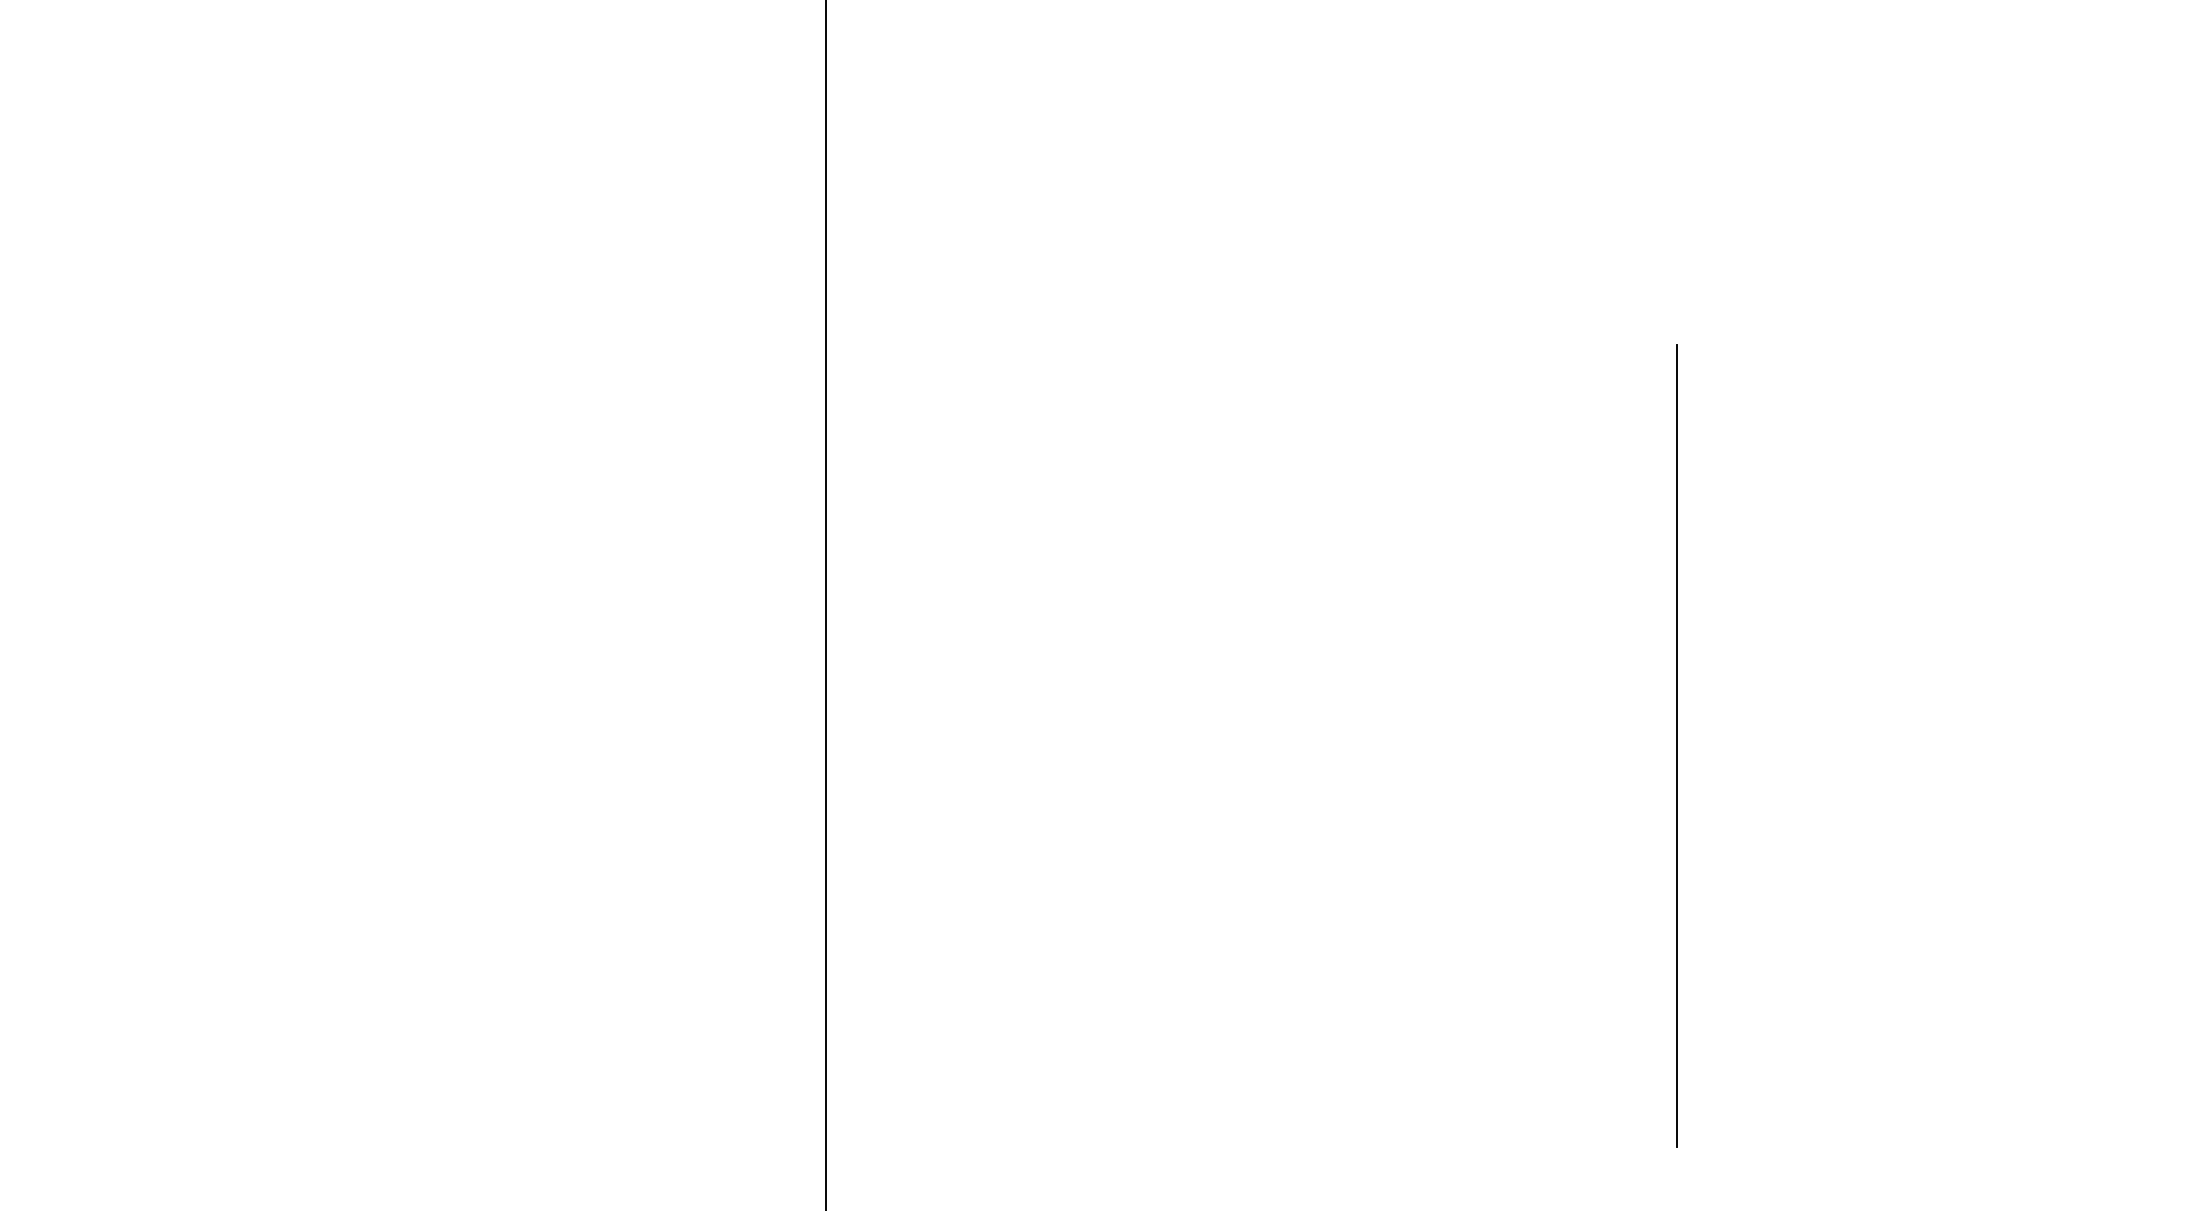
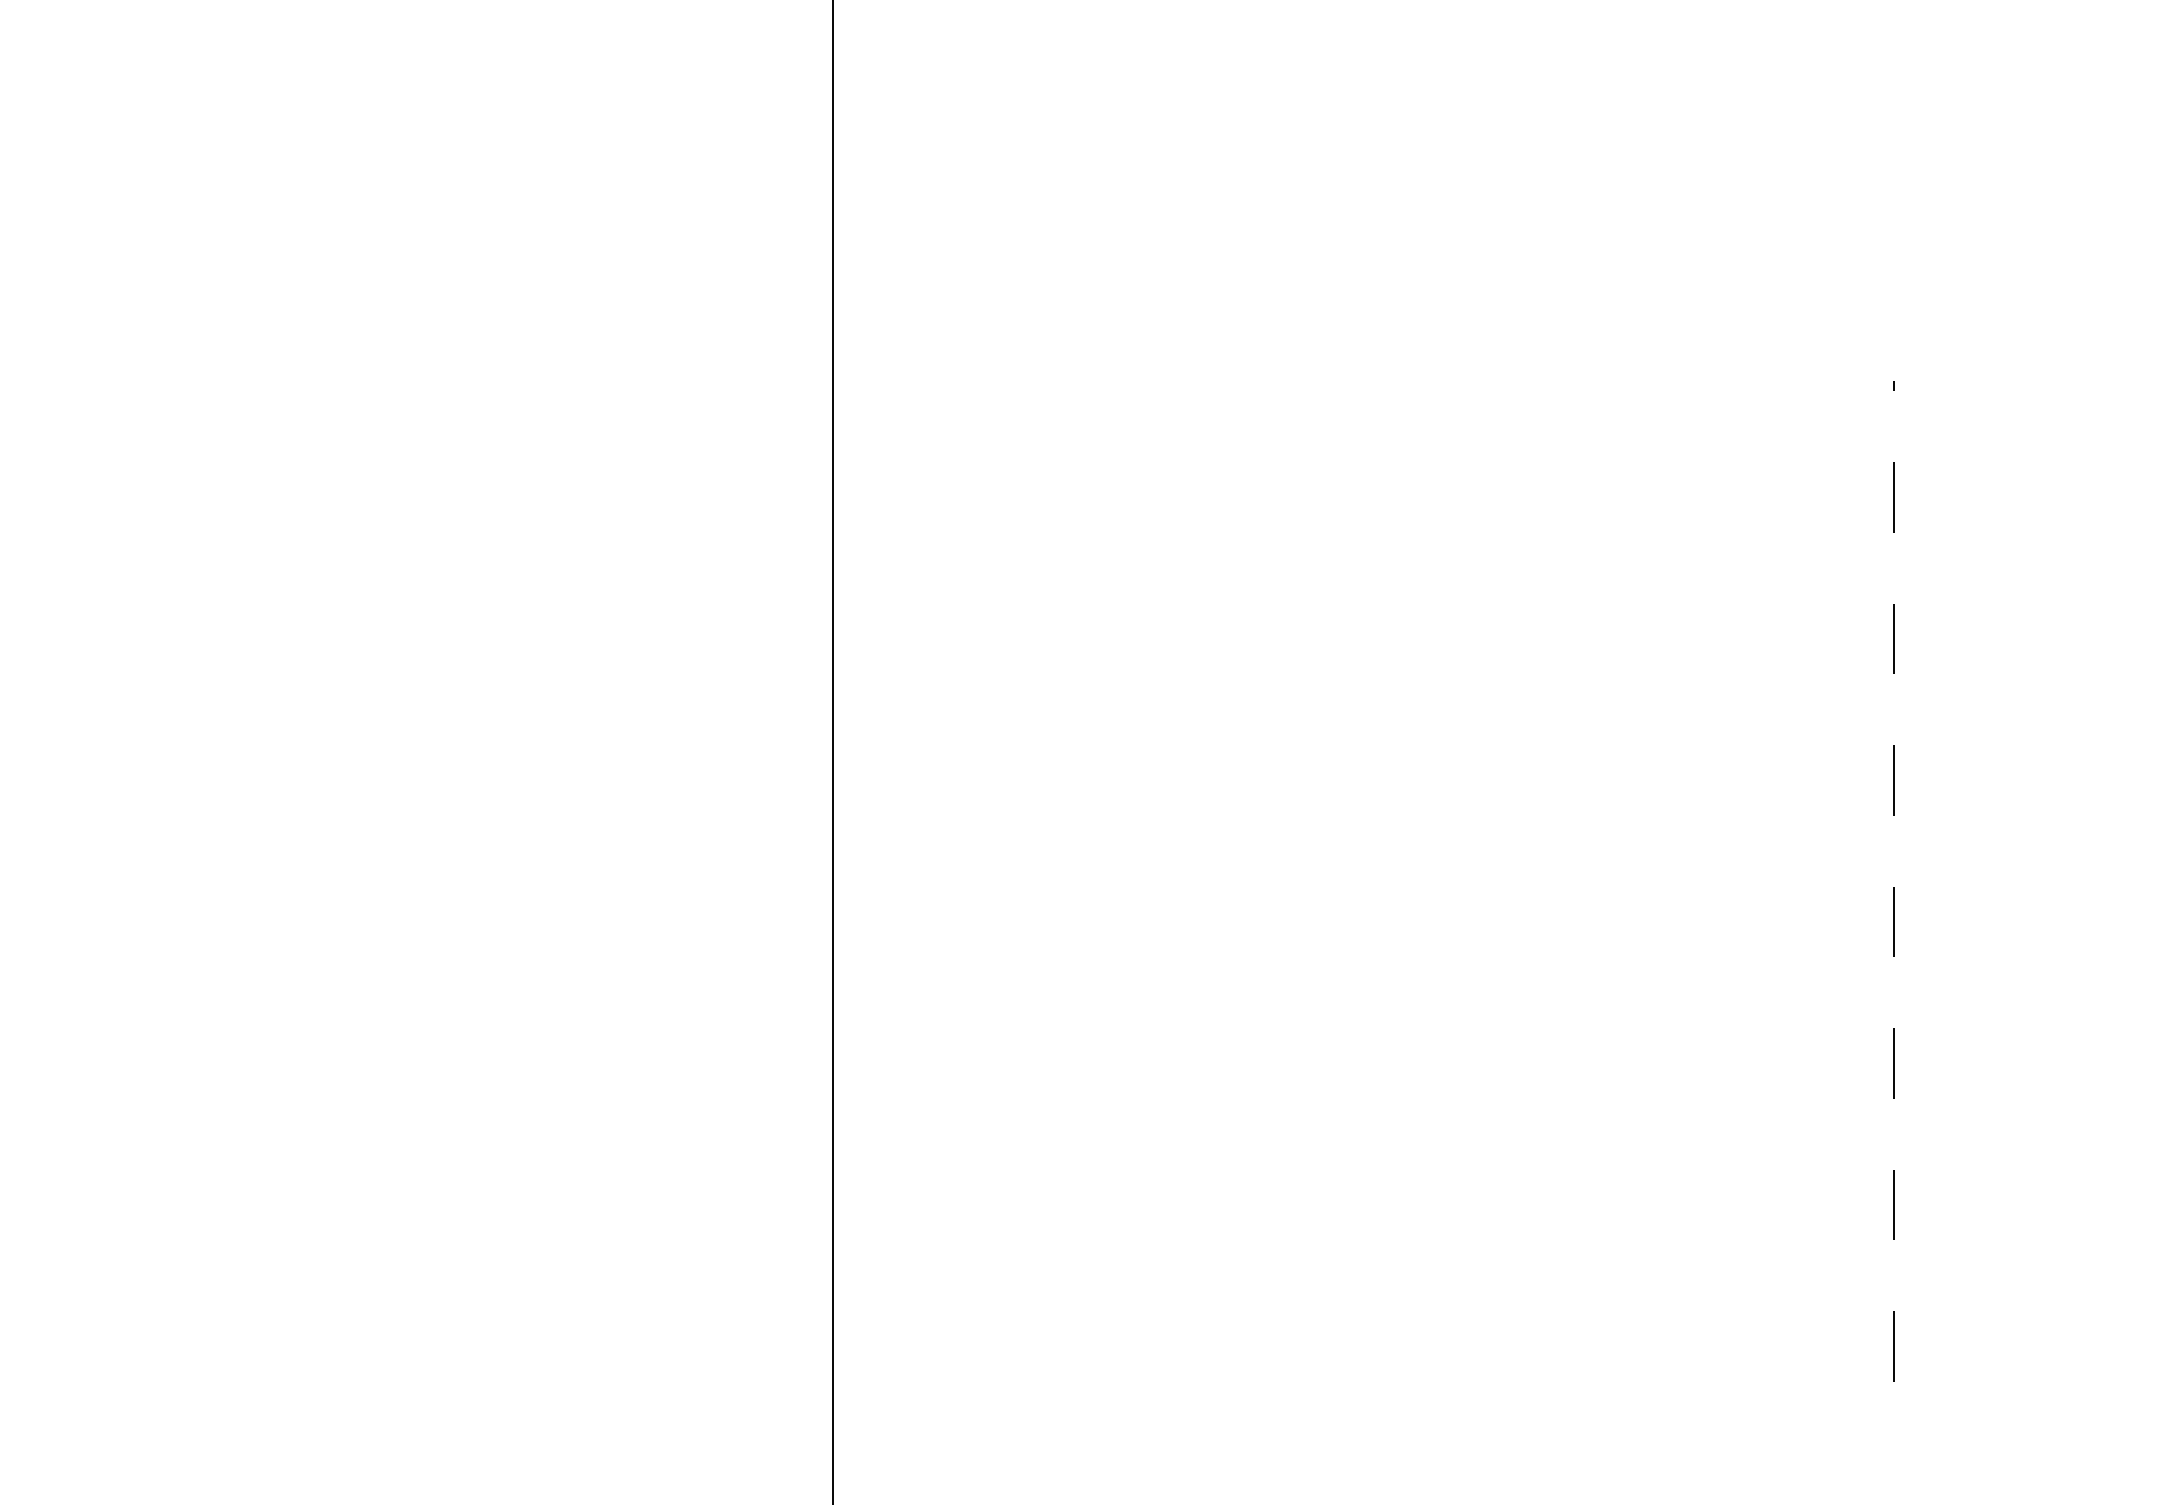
line: (1676, 745) -> (1893, 880), solid -> dashed

